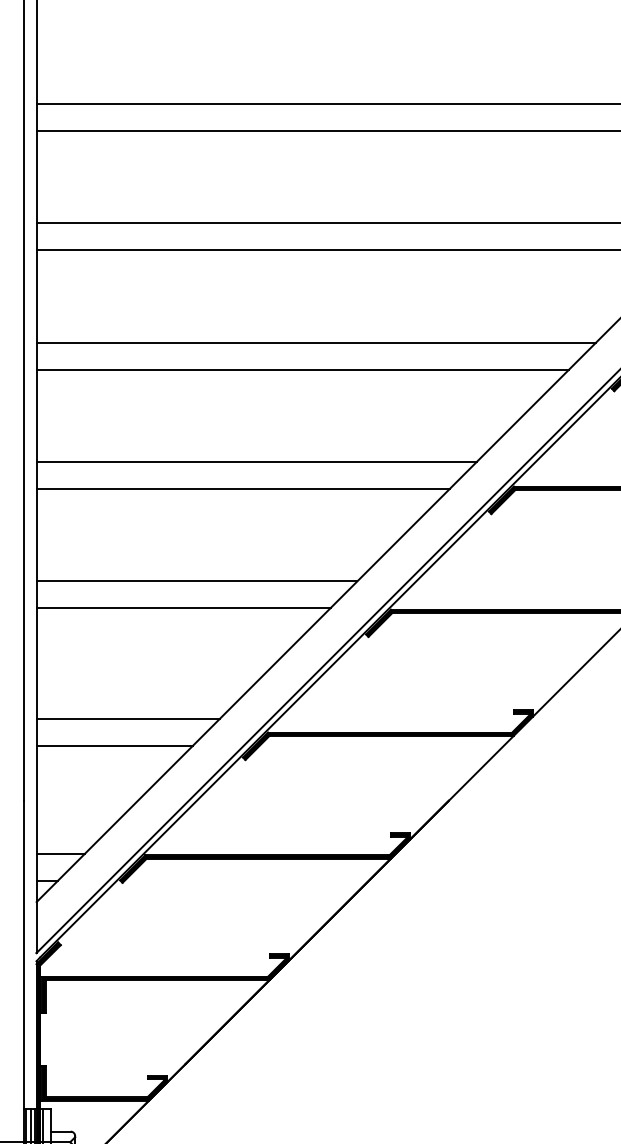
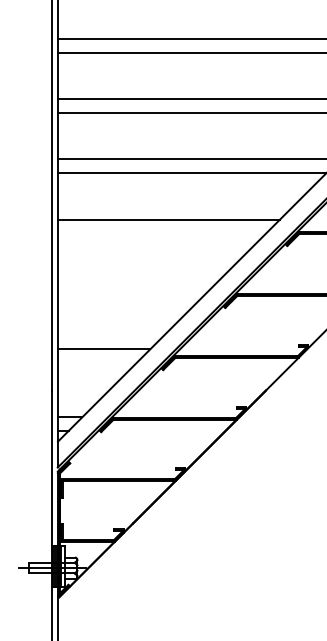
line: (241, 489) -> (161, 233), removed
line: (196, 580) -> (138, 279), removed
line: (182, 608) -> (131, 293), removed
line: (113, 745) -> (96, 362), removed

